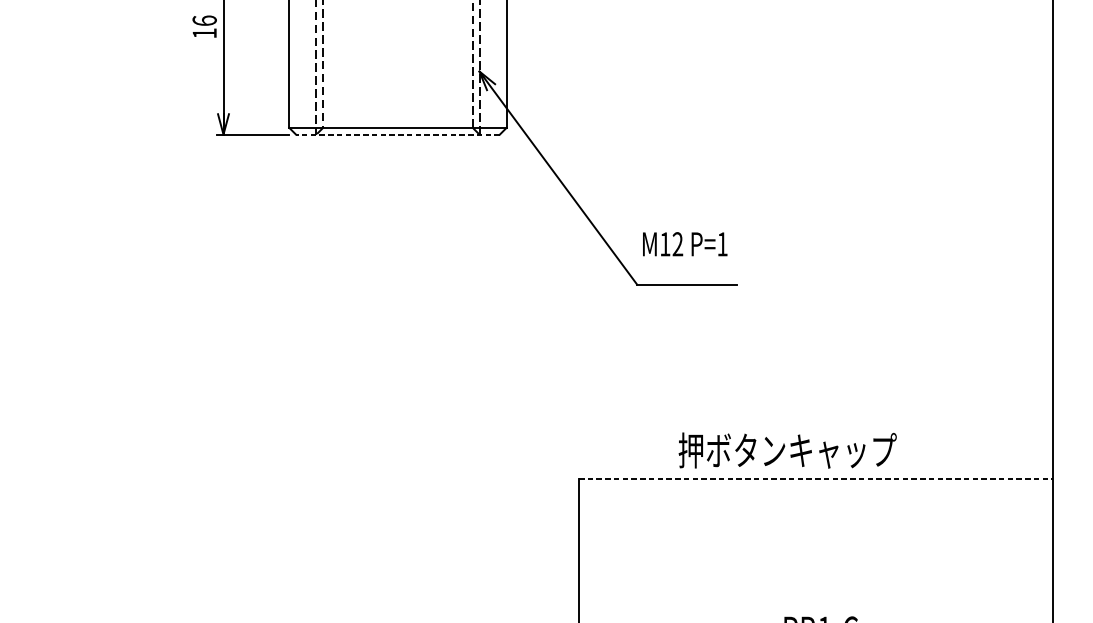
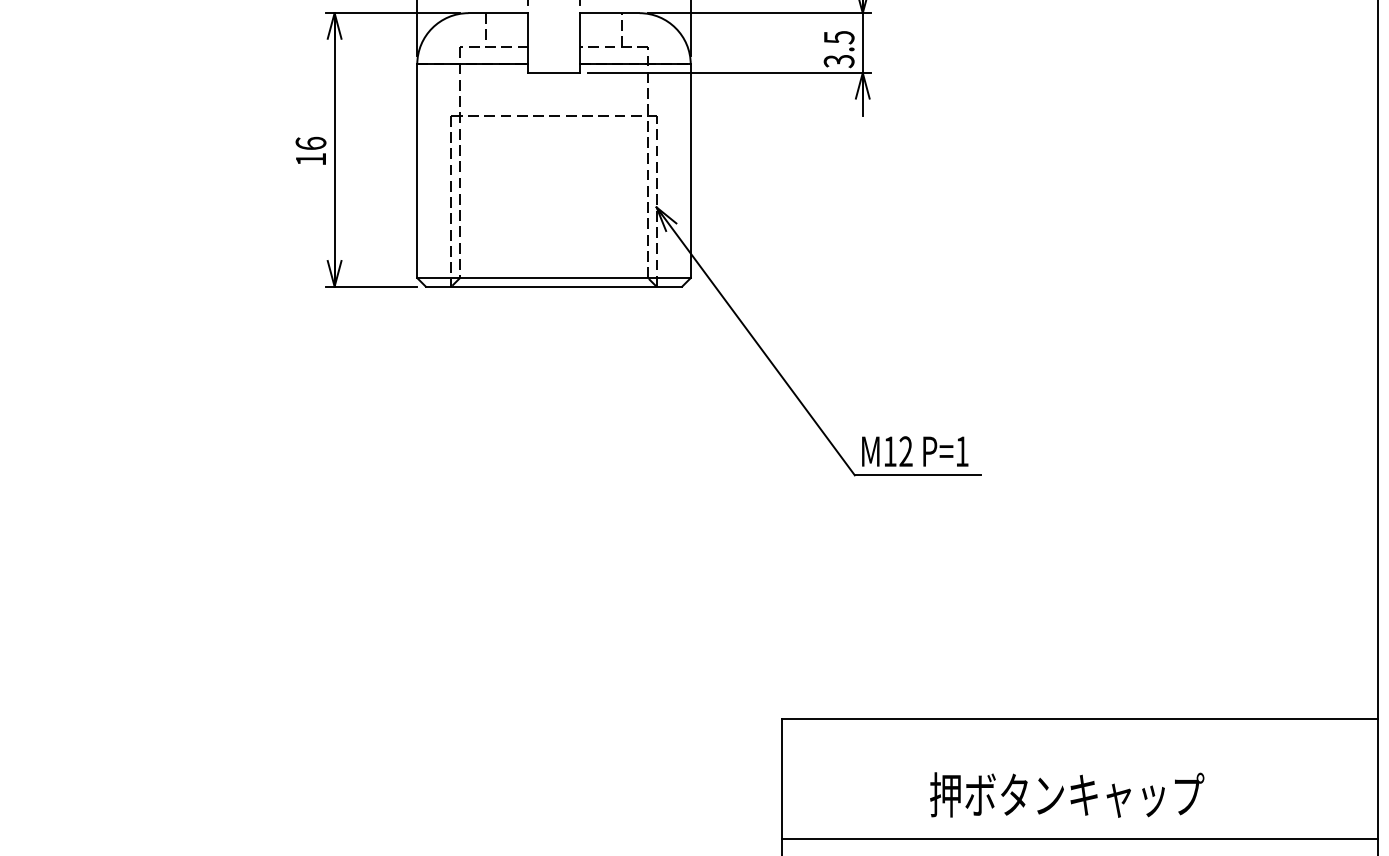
line: (397, 134) -> (553, 286), dashed -> solid
text: (685, 244) -> (915, 451), moved
text: (787, 450) -> (1067, 794), moved
line: (816, 478) -> (1080, 719), dashed -> solid
line: (815, 573) -> (1079, 838), added

